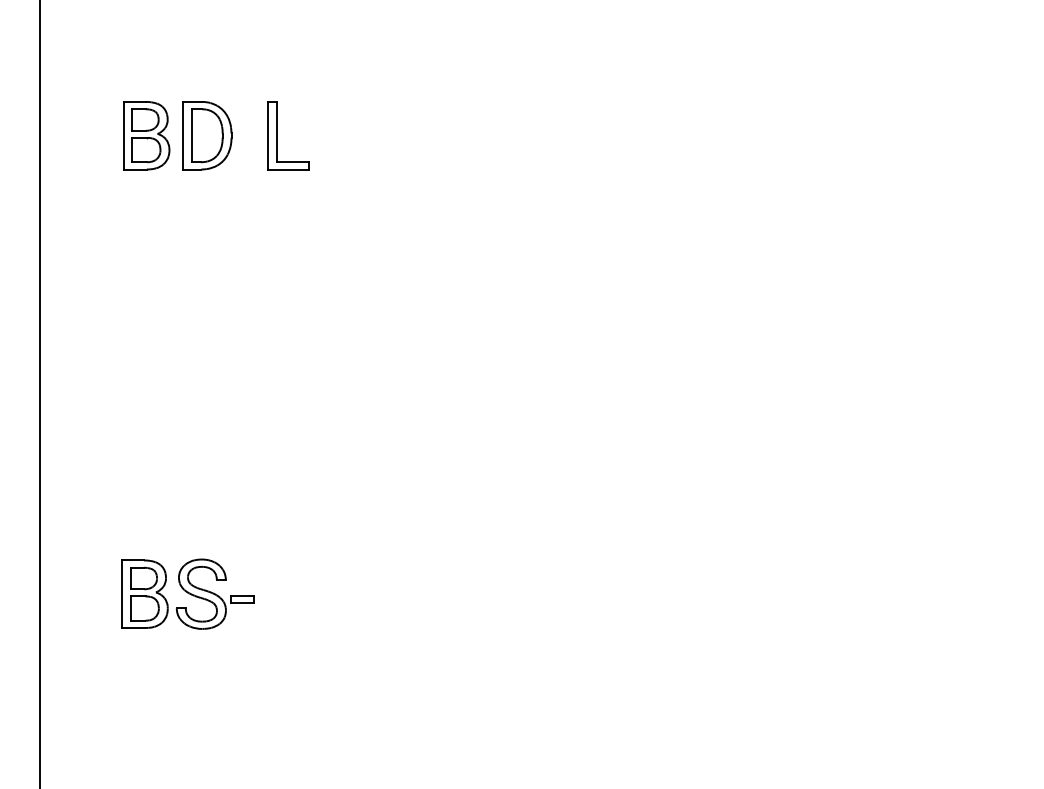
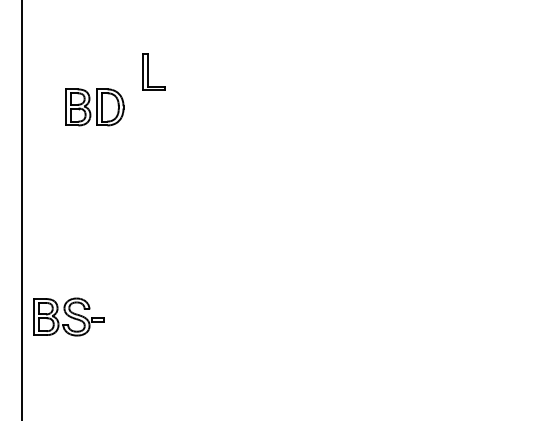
part: (177, 135) -> (94, 107), moved
part: (186, 593) -> (68, 316), moved

